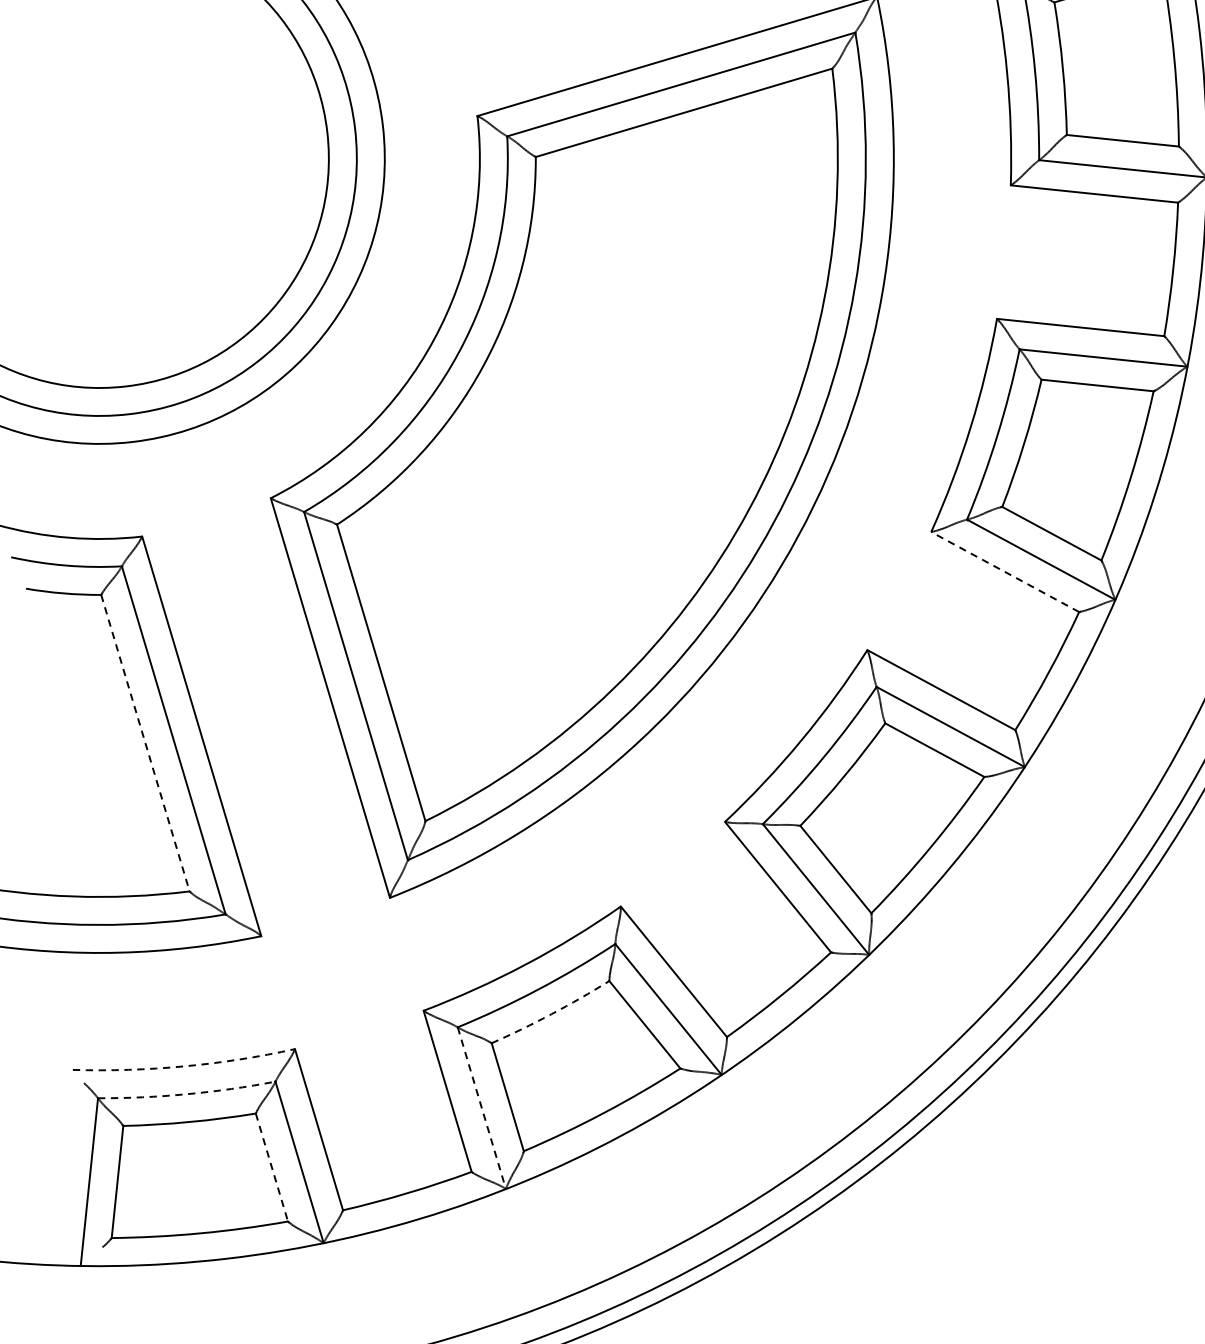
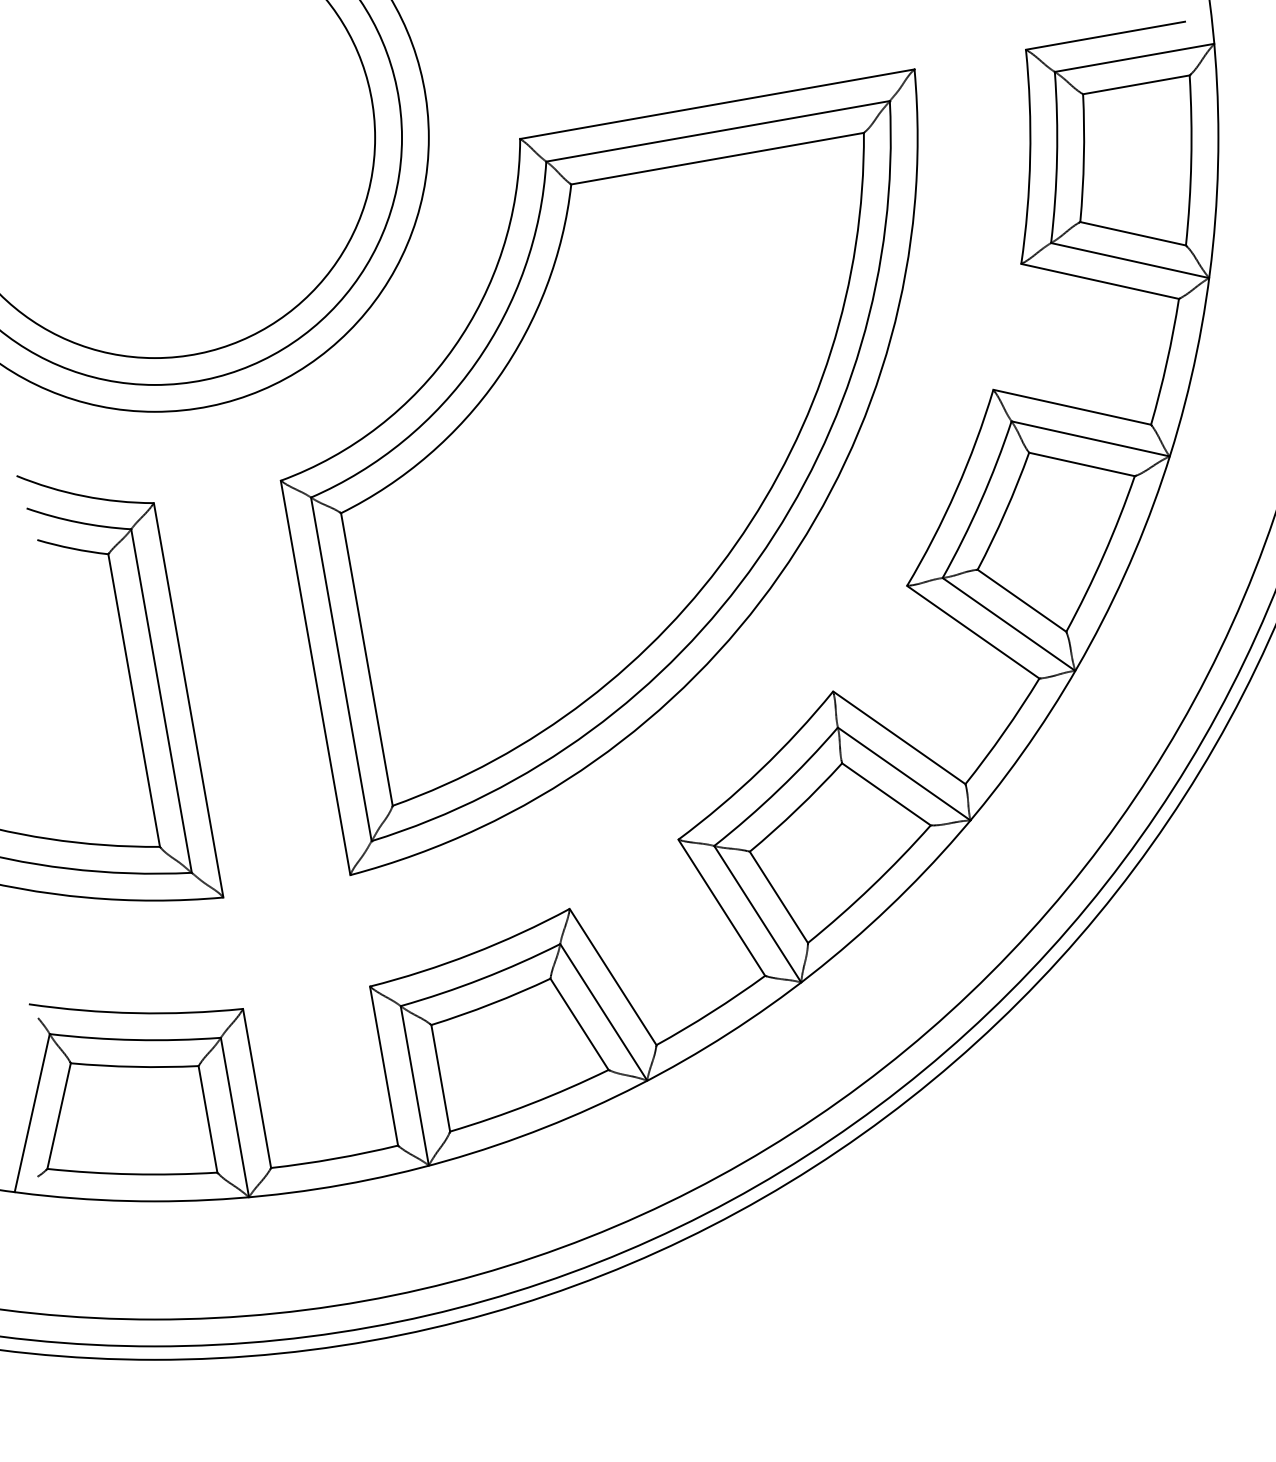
line: (1005, 572) -> (973, 632), dashed -> solid
line: (145, 743) -> (134, 700), dashed -> solid
arc: (551, 1013) -> (491, 1003), dashed -> solid
arc: (184, 1066) -> (135, 1013), dashed -> solid
arc: (187, 1094) -> (135, 1040), dashed -> solid
line: (481, 1107) -> (414, 1085), dashed -> solid
line: (272, 1167) -> (208, 1119), dashed -> solid

